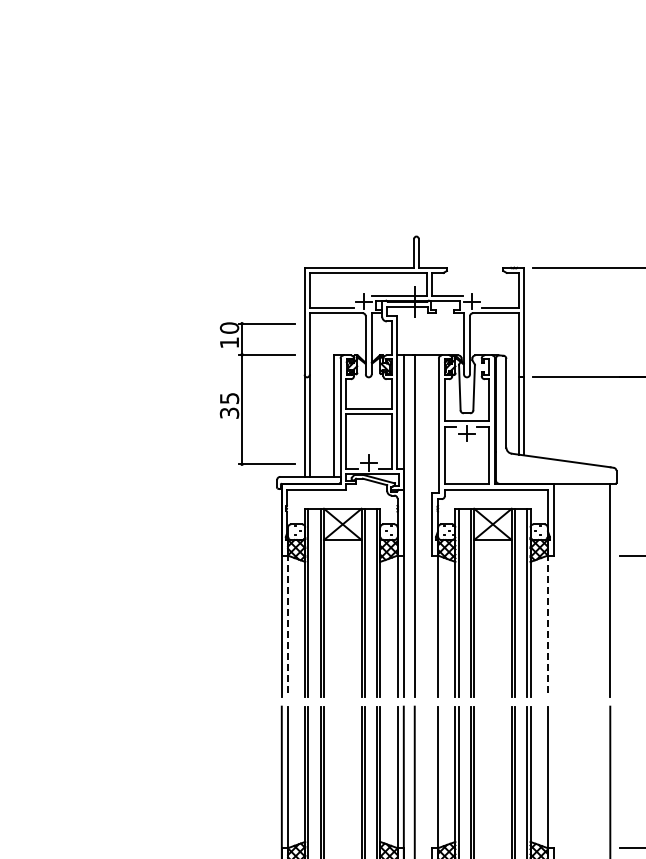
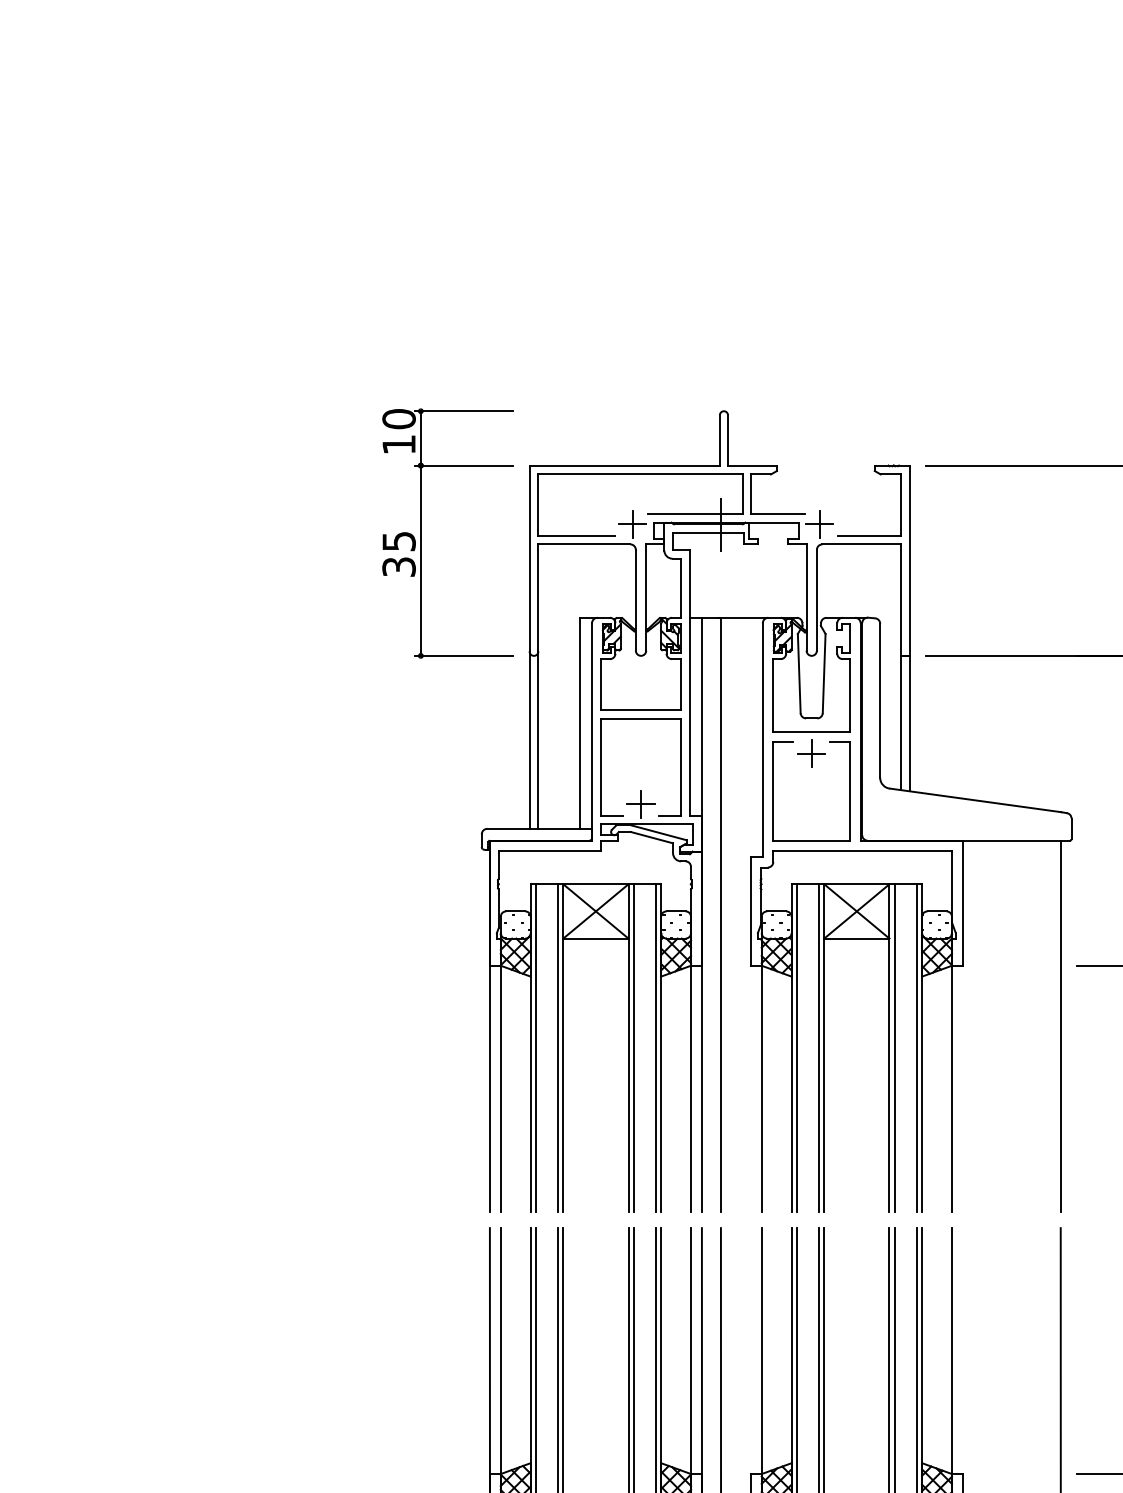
part: (242, 393) -> (421, 532), moved
line: (288, 625) -> (501, 1087), dashed -> solid
line: (547, 625) -> (951, 1087), dashed -> solid

